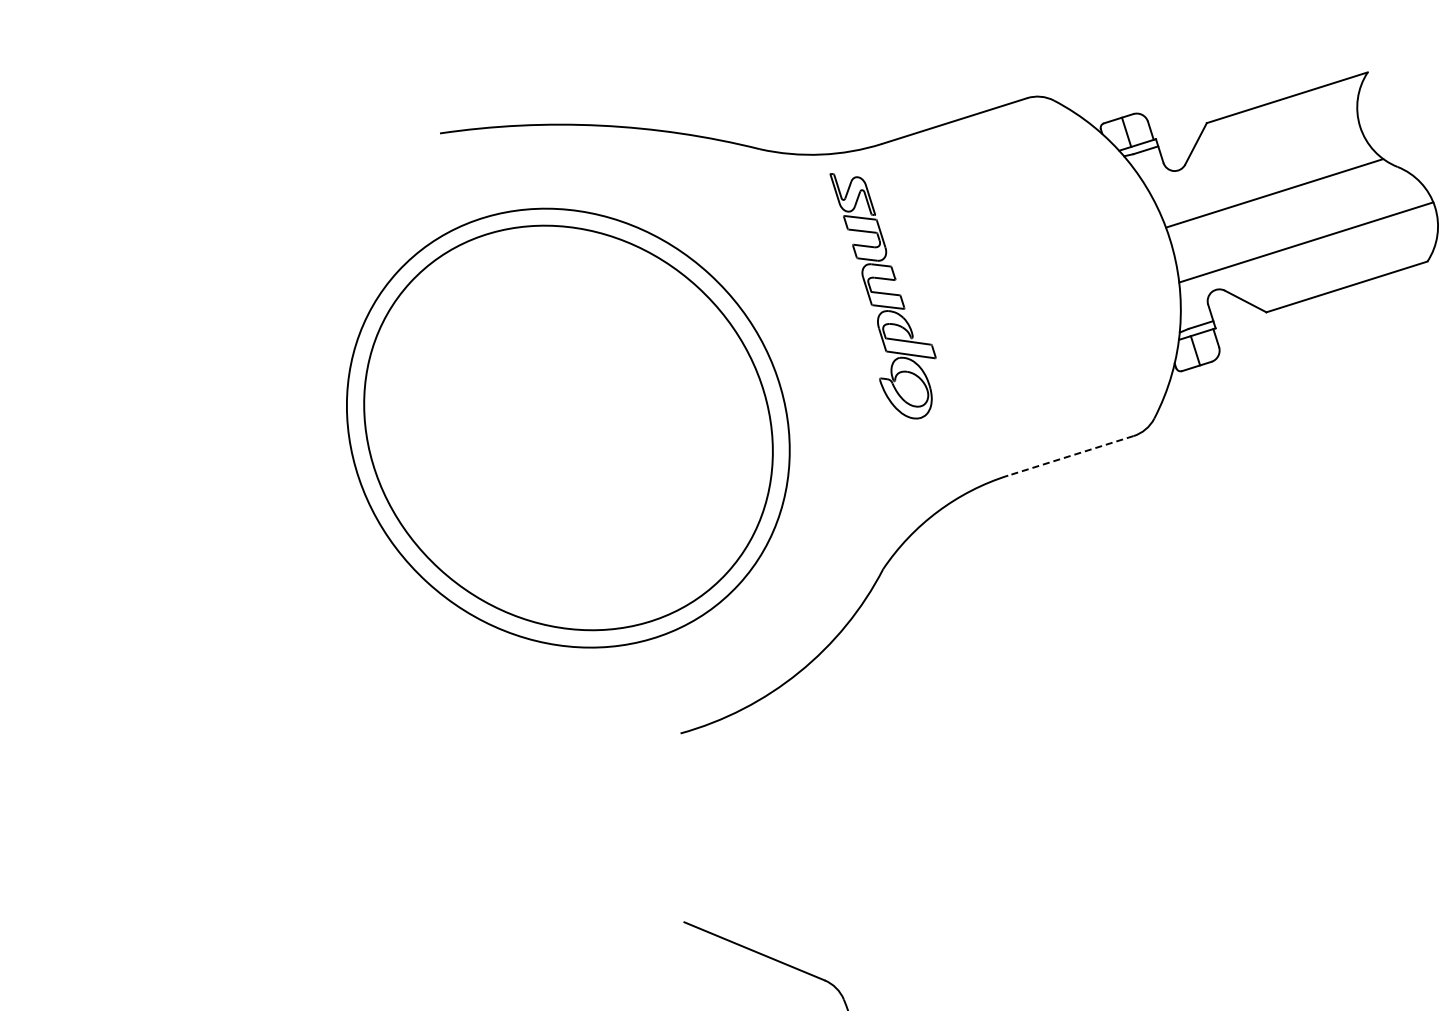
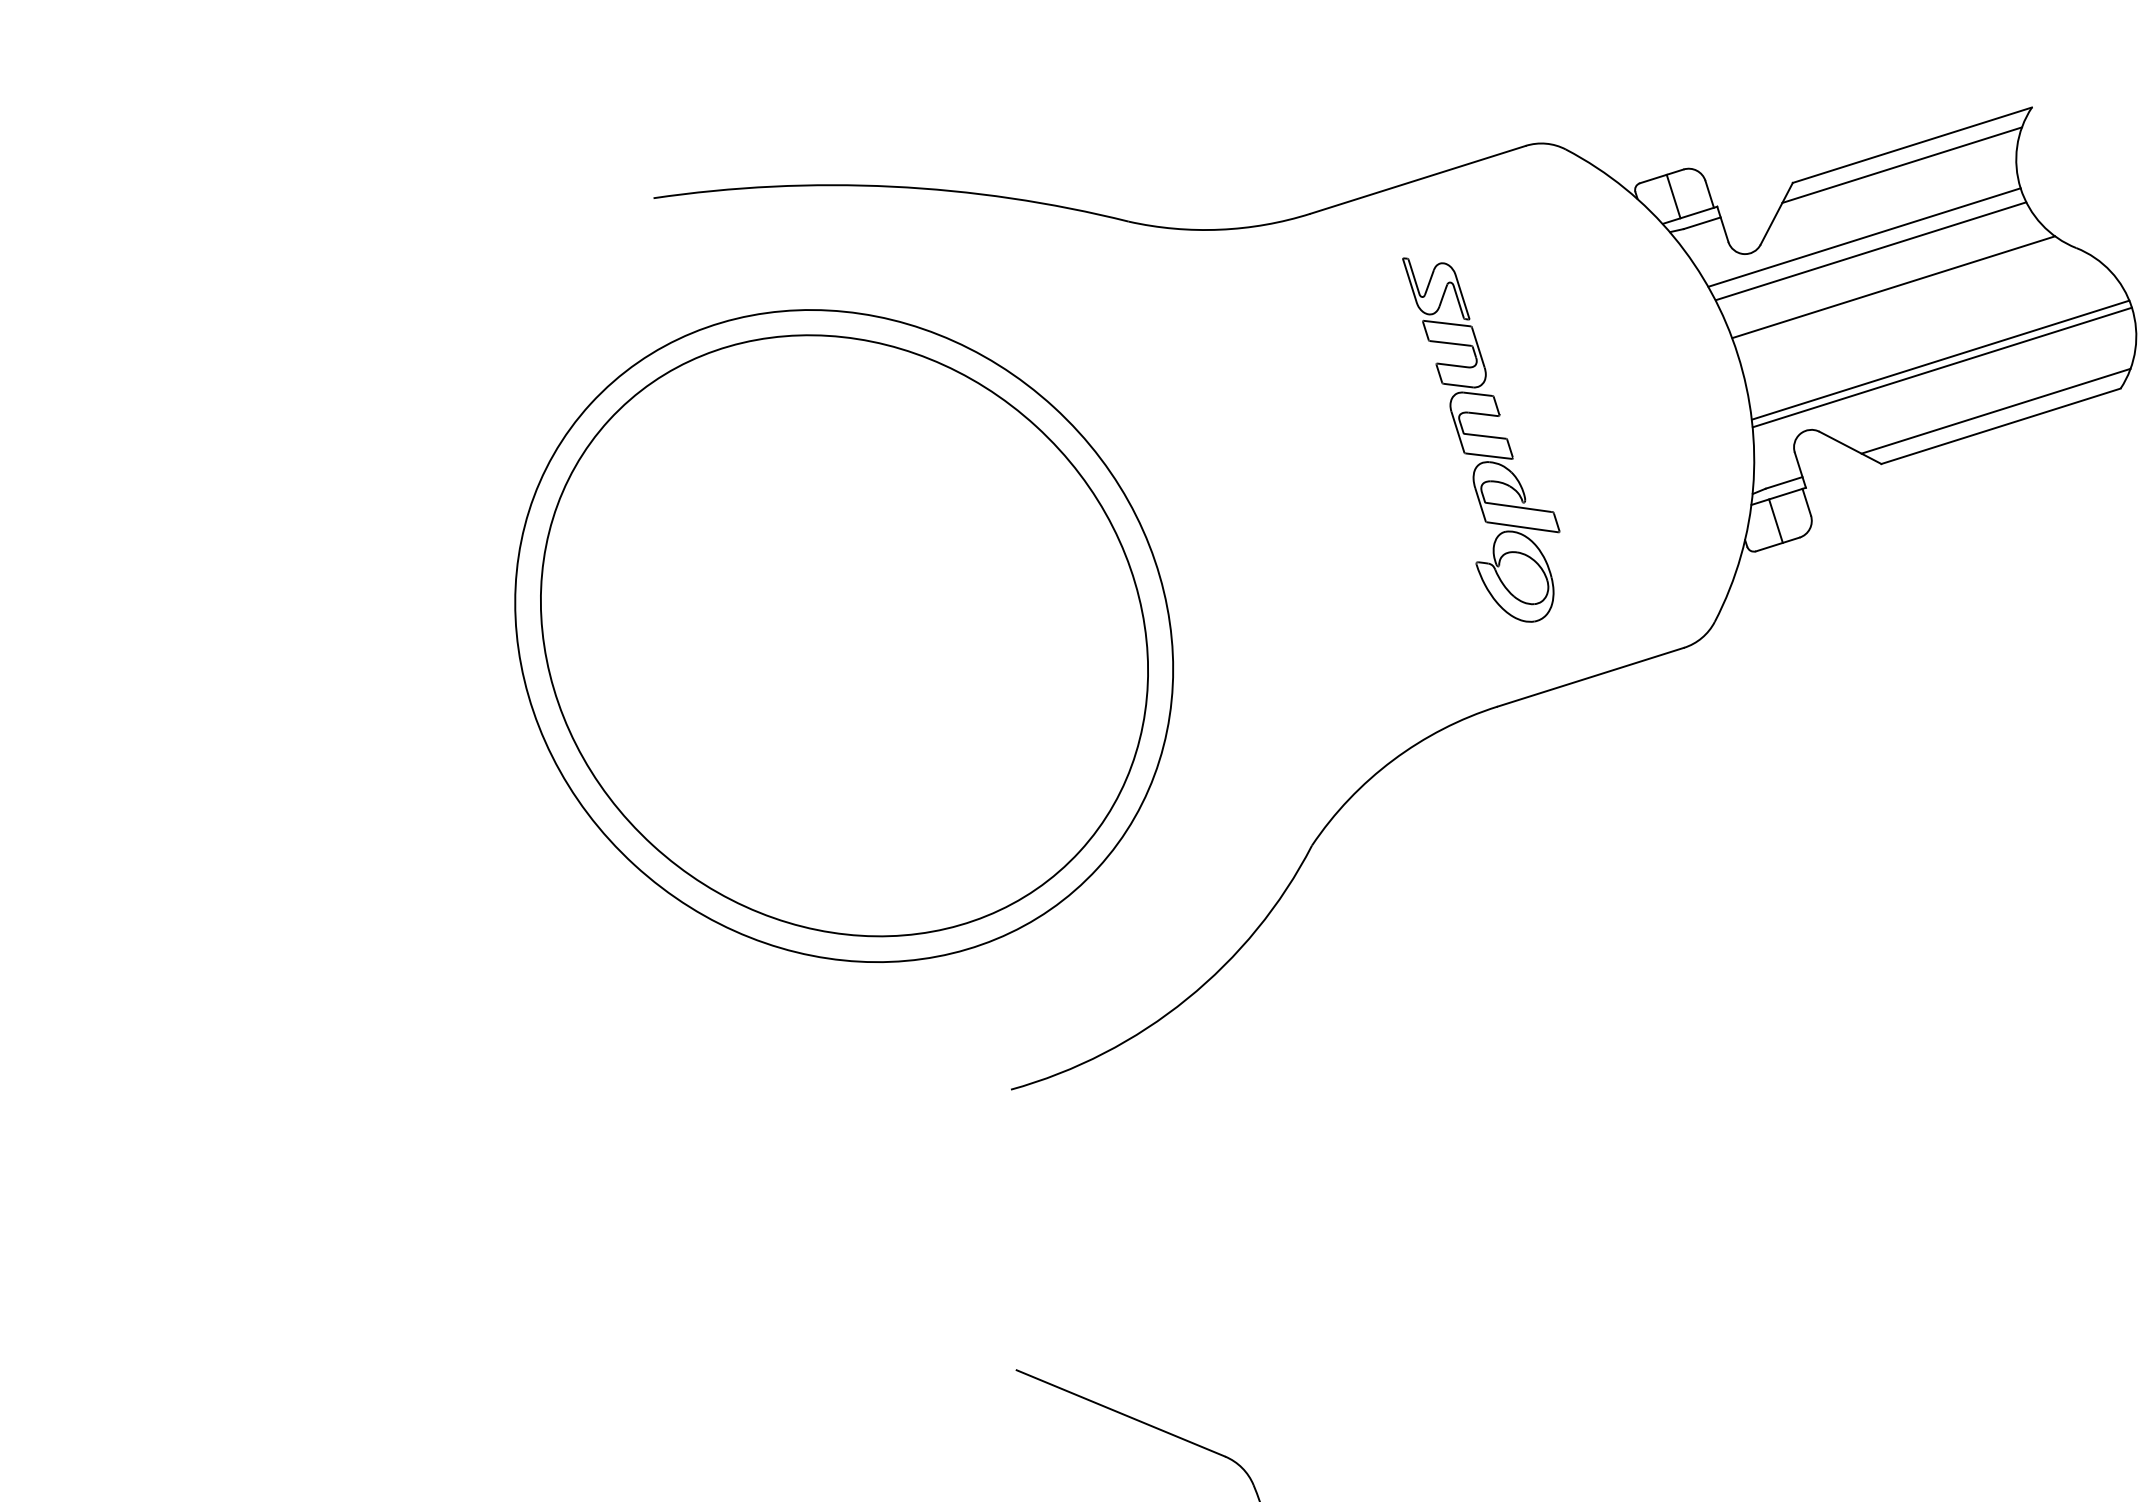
line: (1280, 110) -> (1902, 164), added
line: (1255, 159) -> (1865, 236), added
line: (1259, 169) -> (1871, 251), added
line: (1307, 247) -> (1942, 367), added
line: (1343, 276) -> (1995, 410), added
part: (882, 296) -> (1480, 440), moved
line: (1070, 455) -> (1590, 676), dashed -> solid

